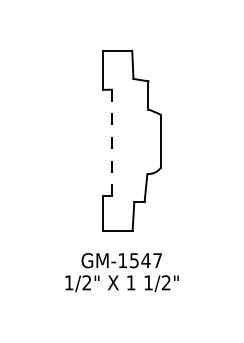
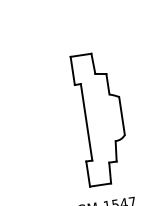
line: (111, 143) -> (86, 122), dashed -> solid

